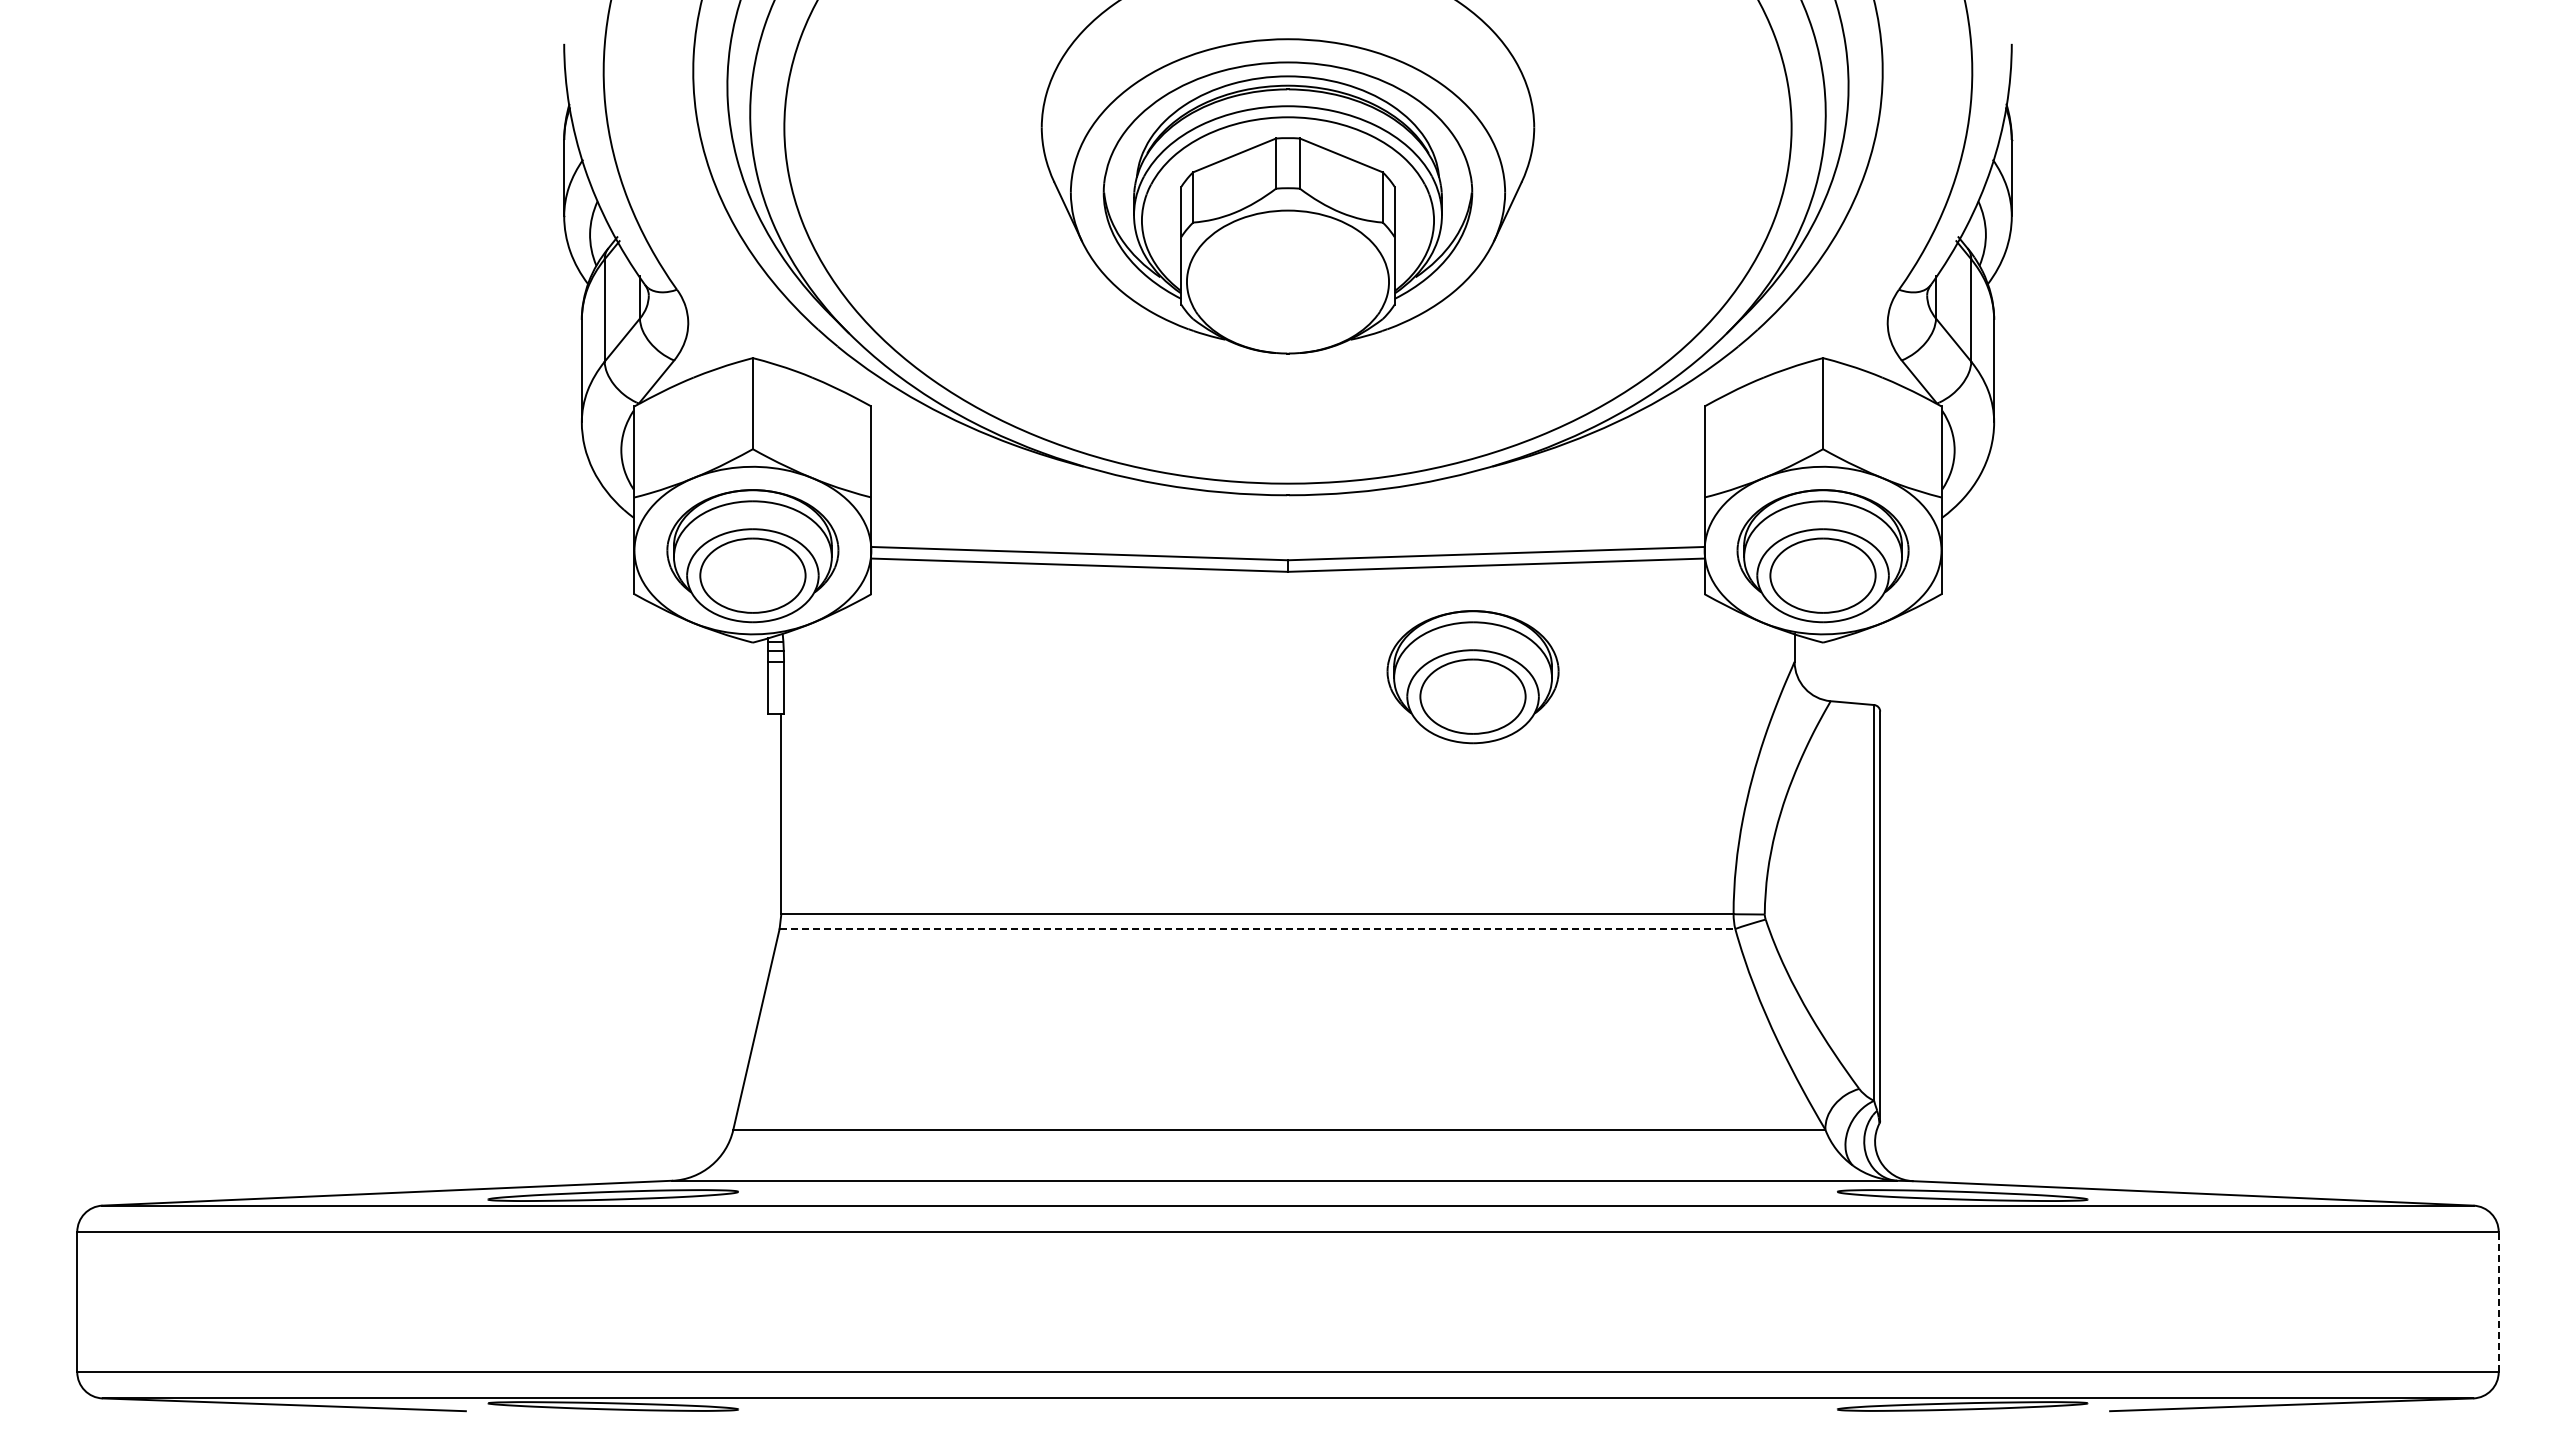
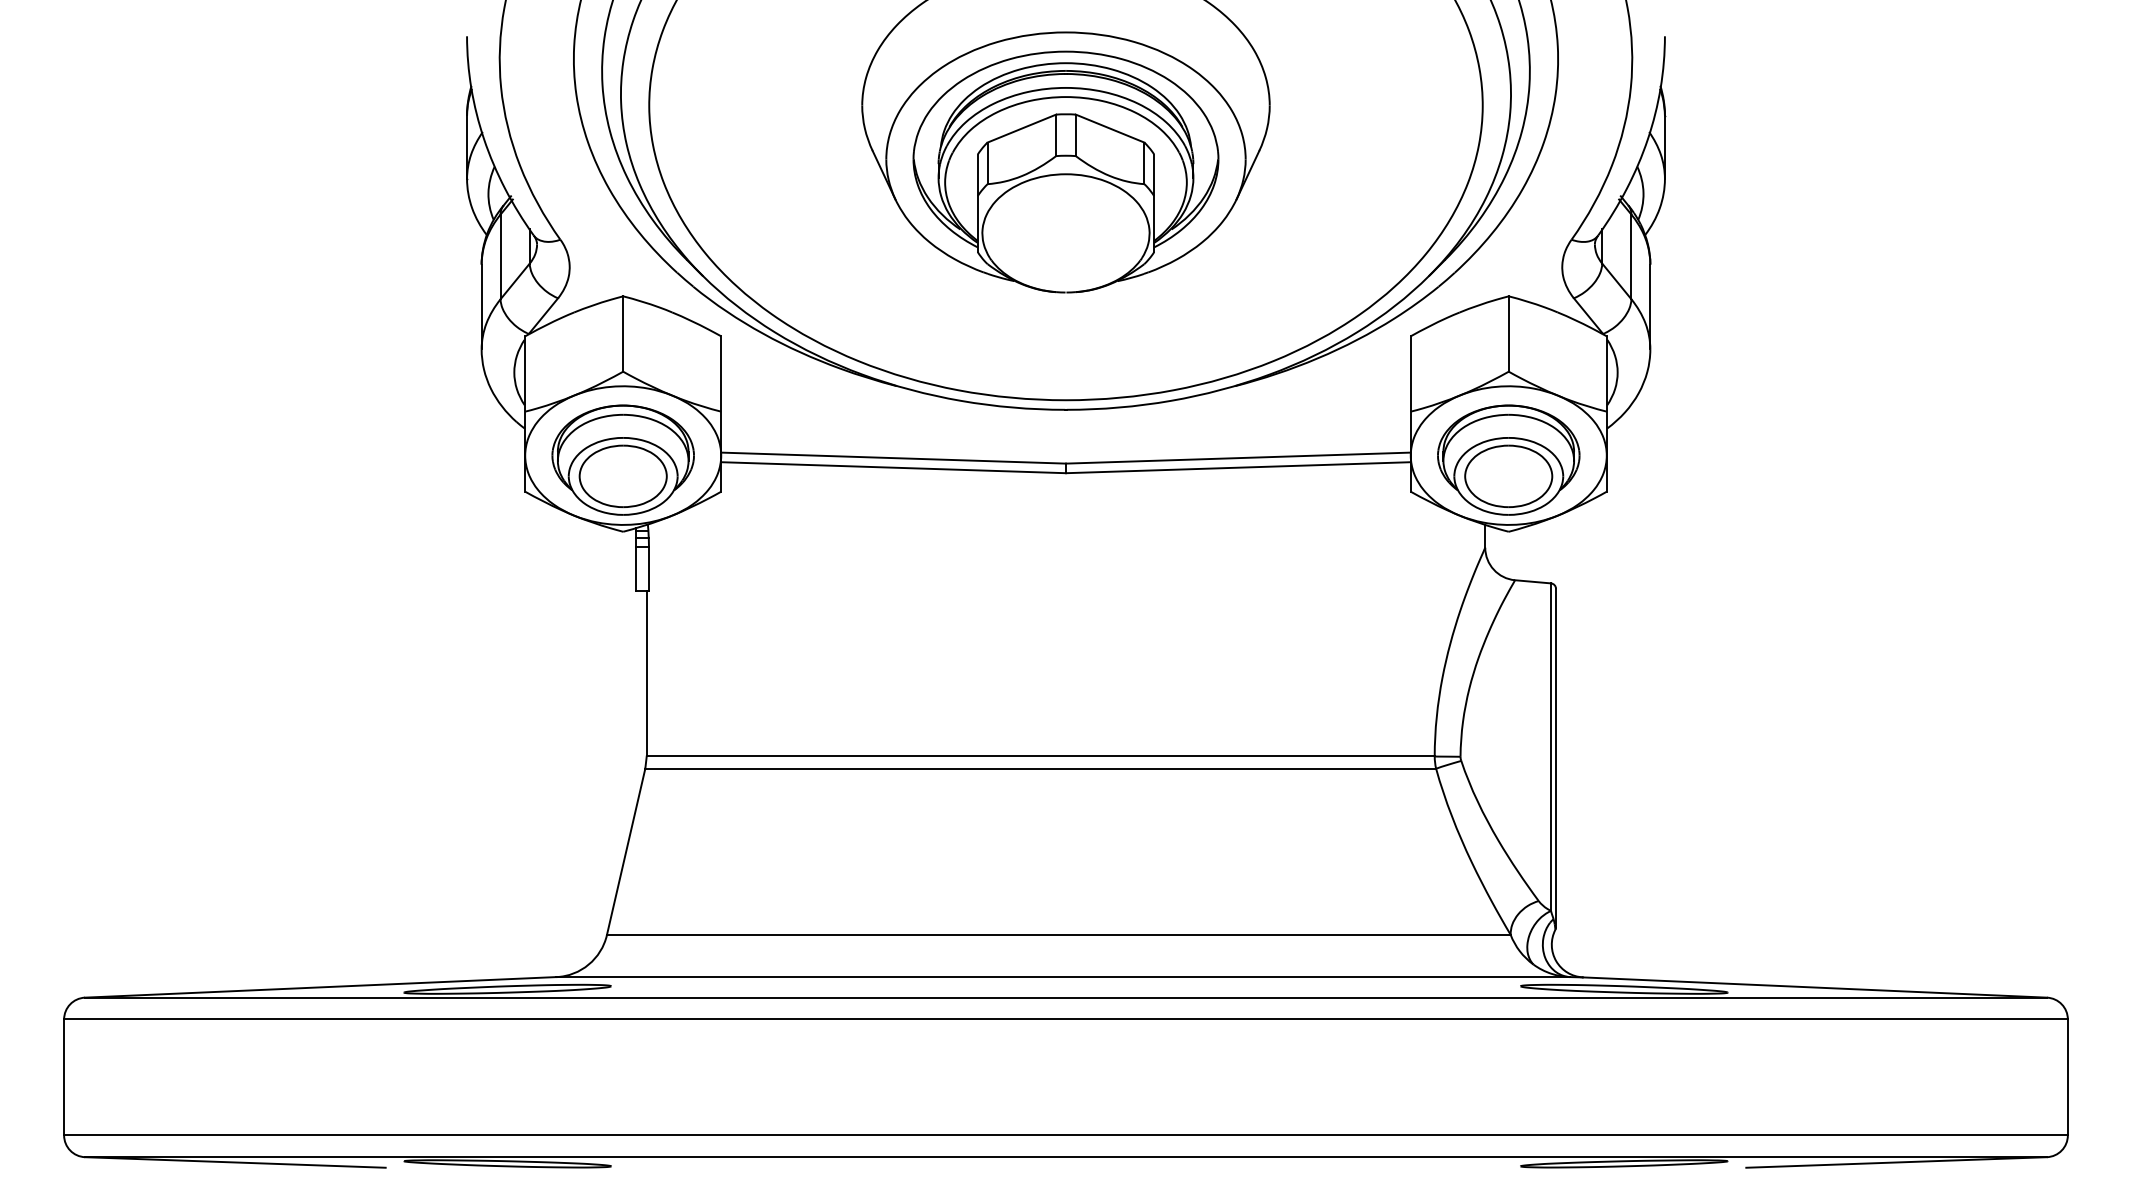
part: (1472, 677) -> (1218, 560), removed
line: (1257, 929) -> (1040, 769), dashed -> solid
line: (2498, 1301) -> (2067, 1076), dashed -> solid

